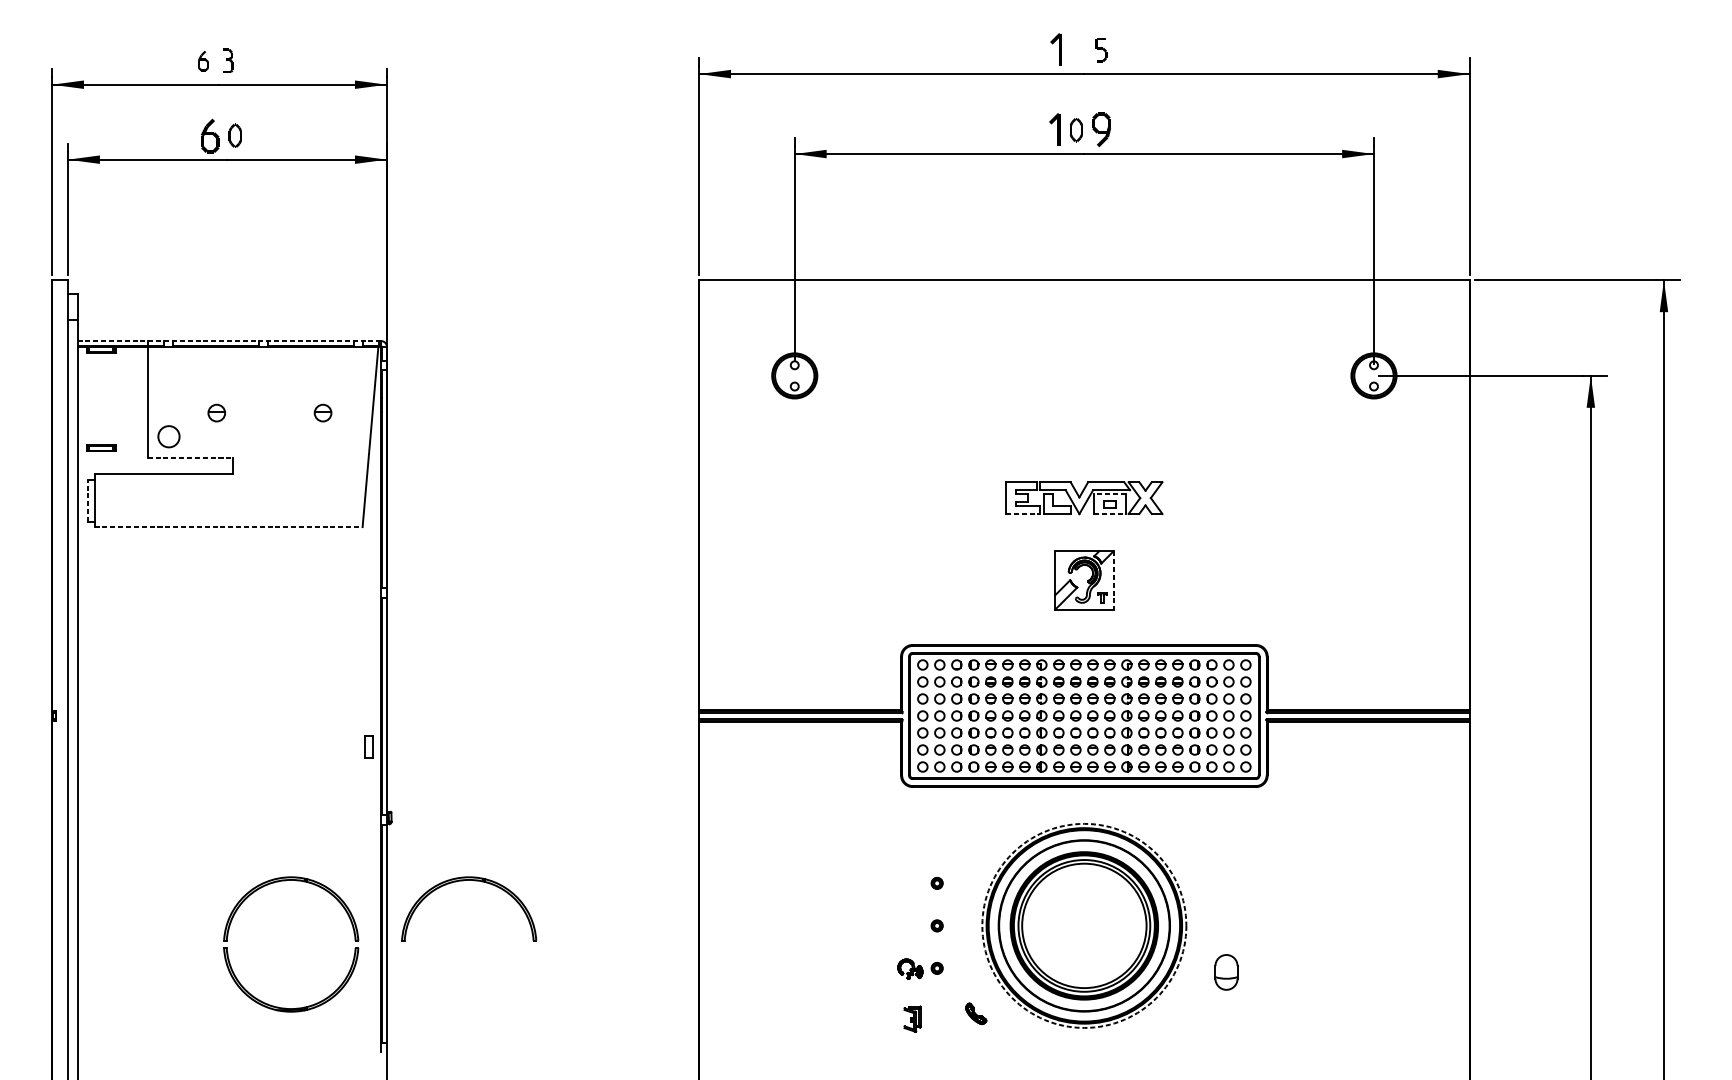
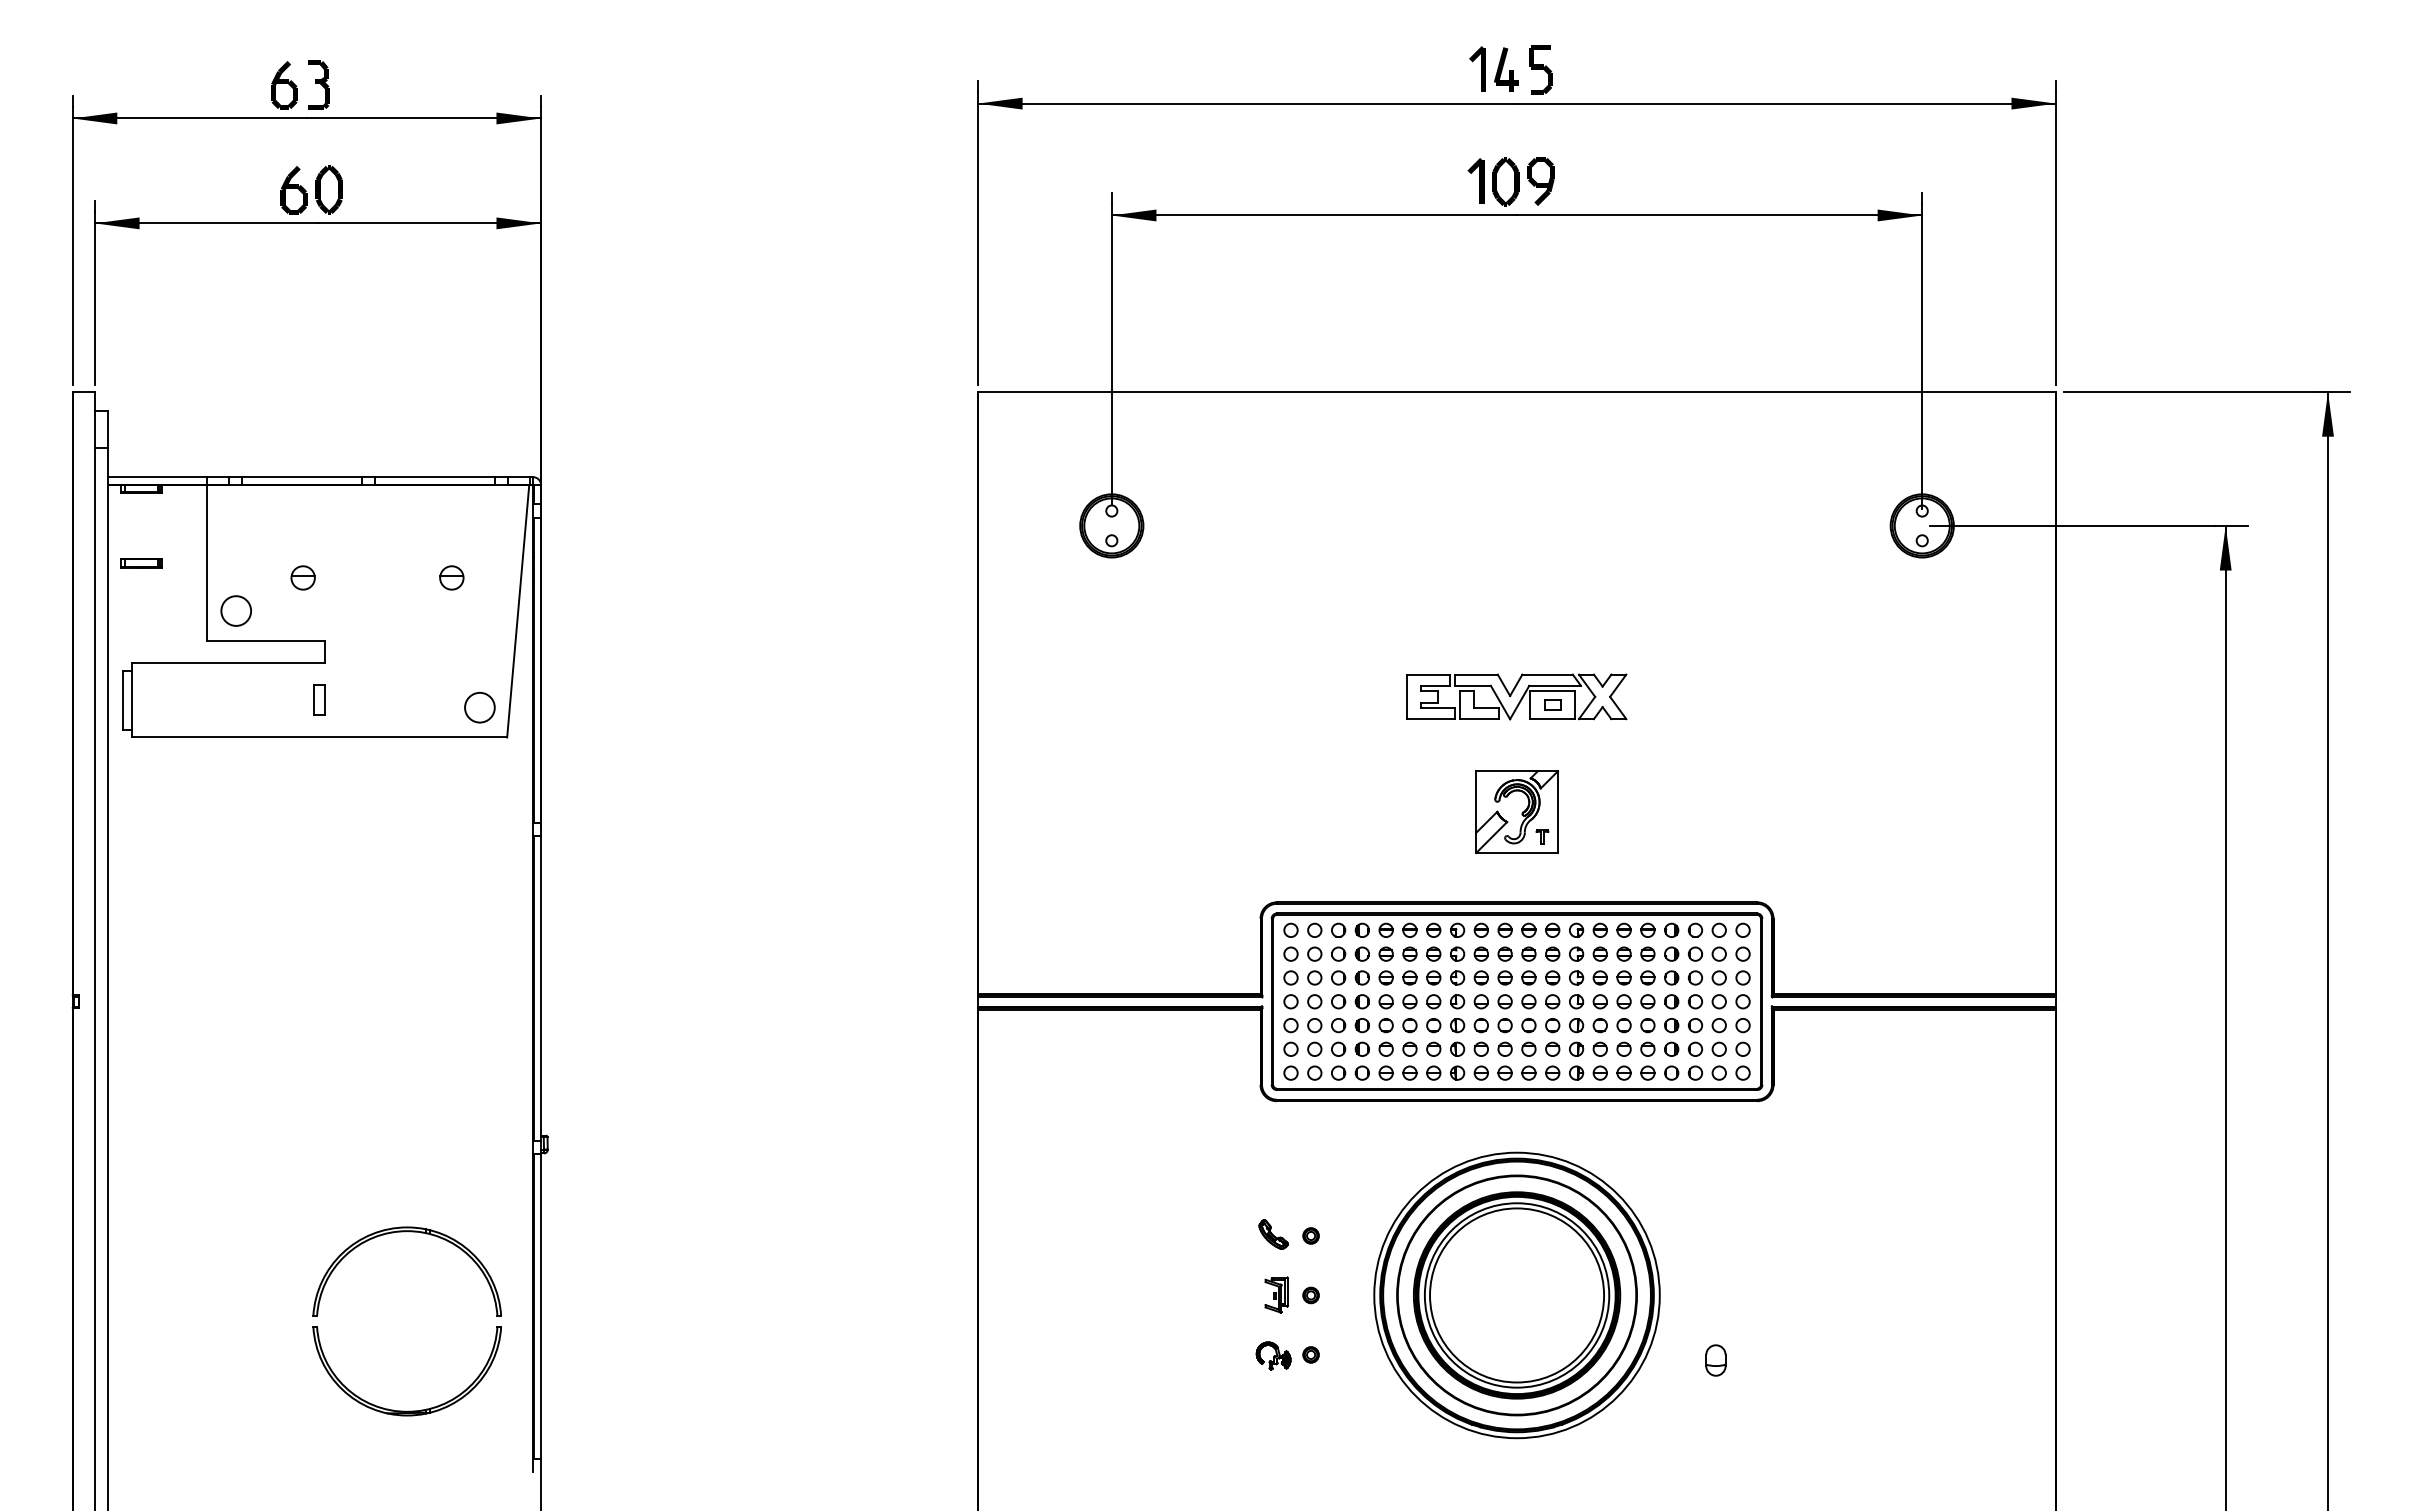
part: (1076, 49) -> (1506, 69), added
part: (1101, 49) -> (1540, 69), size x1.43
part: (227, 60) -> (318, 84), size x1.43
part: (203, 61) -> (284, 85), size x1.67
part: (1076, 129) -> (1505, 181), size x1.43
part: (234, 135) -> (328, 189), size x1.43
line: (229, 341) -> (321, 477), dashed -> solid
part: (101, 448) -> (141, 563), moved
line: (190, 457) -> (266, 640), dashed -> solid
line: (1109, 494) -> (1552, 691), dashed -> solid
line: (88, 500) -> (123, 700), dashed -> solid
circle: (342, 505) -> (479, 707), added
line: (1023, 514) -> (1431, 719), dashed -> solid
line: (1110, 514) -> (1553, 719), dashed -> solid
line: (228, 527) -> (319, 737), dashed -> solid
line: (1113, 580) -> (1557, 812), dashed -> solid
part: (368, 746) -> (319, 699), moved
part: (468, 880) -> (655, 1232), removed
circle: (1083, 925) -> (1516, 1295), dashed -> solid
part: (1226, 972) -> (1715, 1360), size x0.62
part: (976, 1013) -> (1273, 1234), moved
part: (912, 1018) -> (1276, 1294), moved

